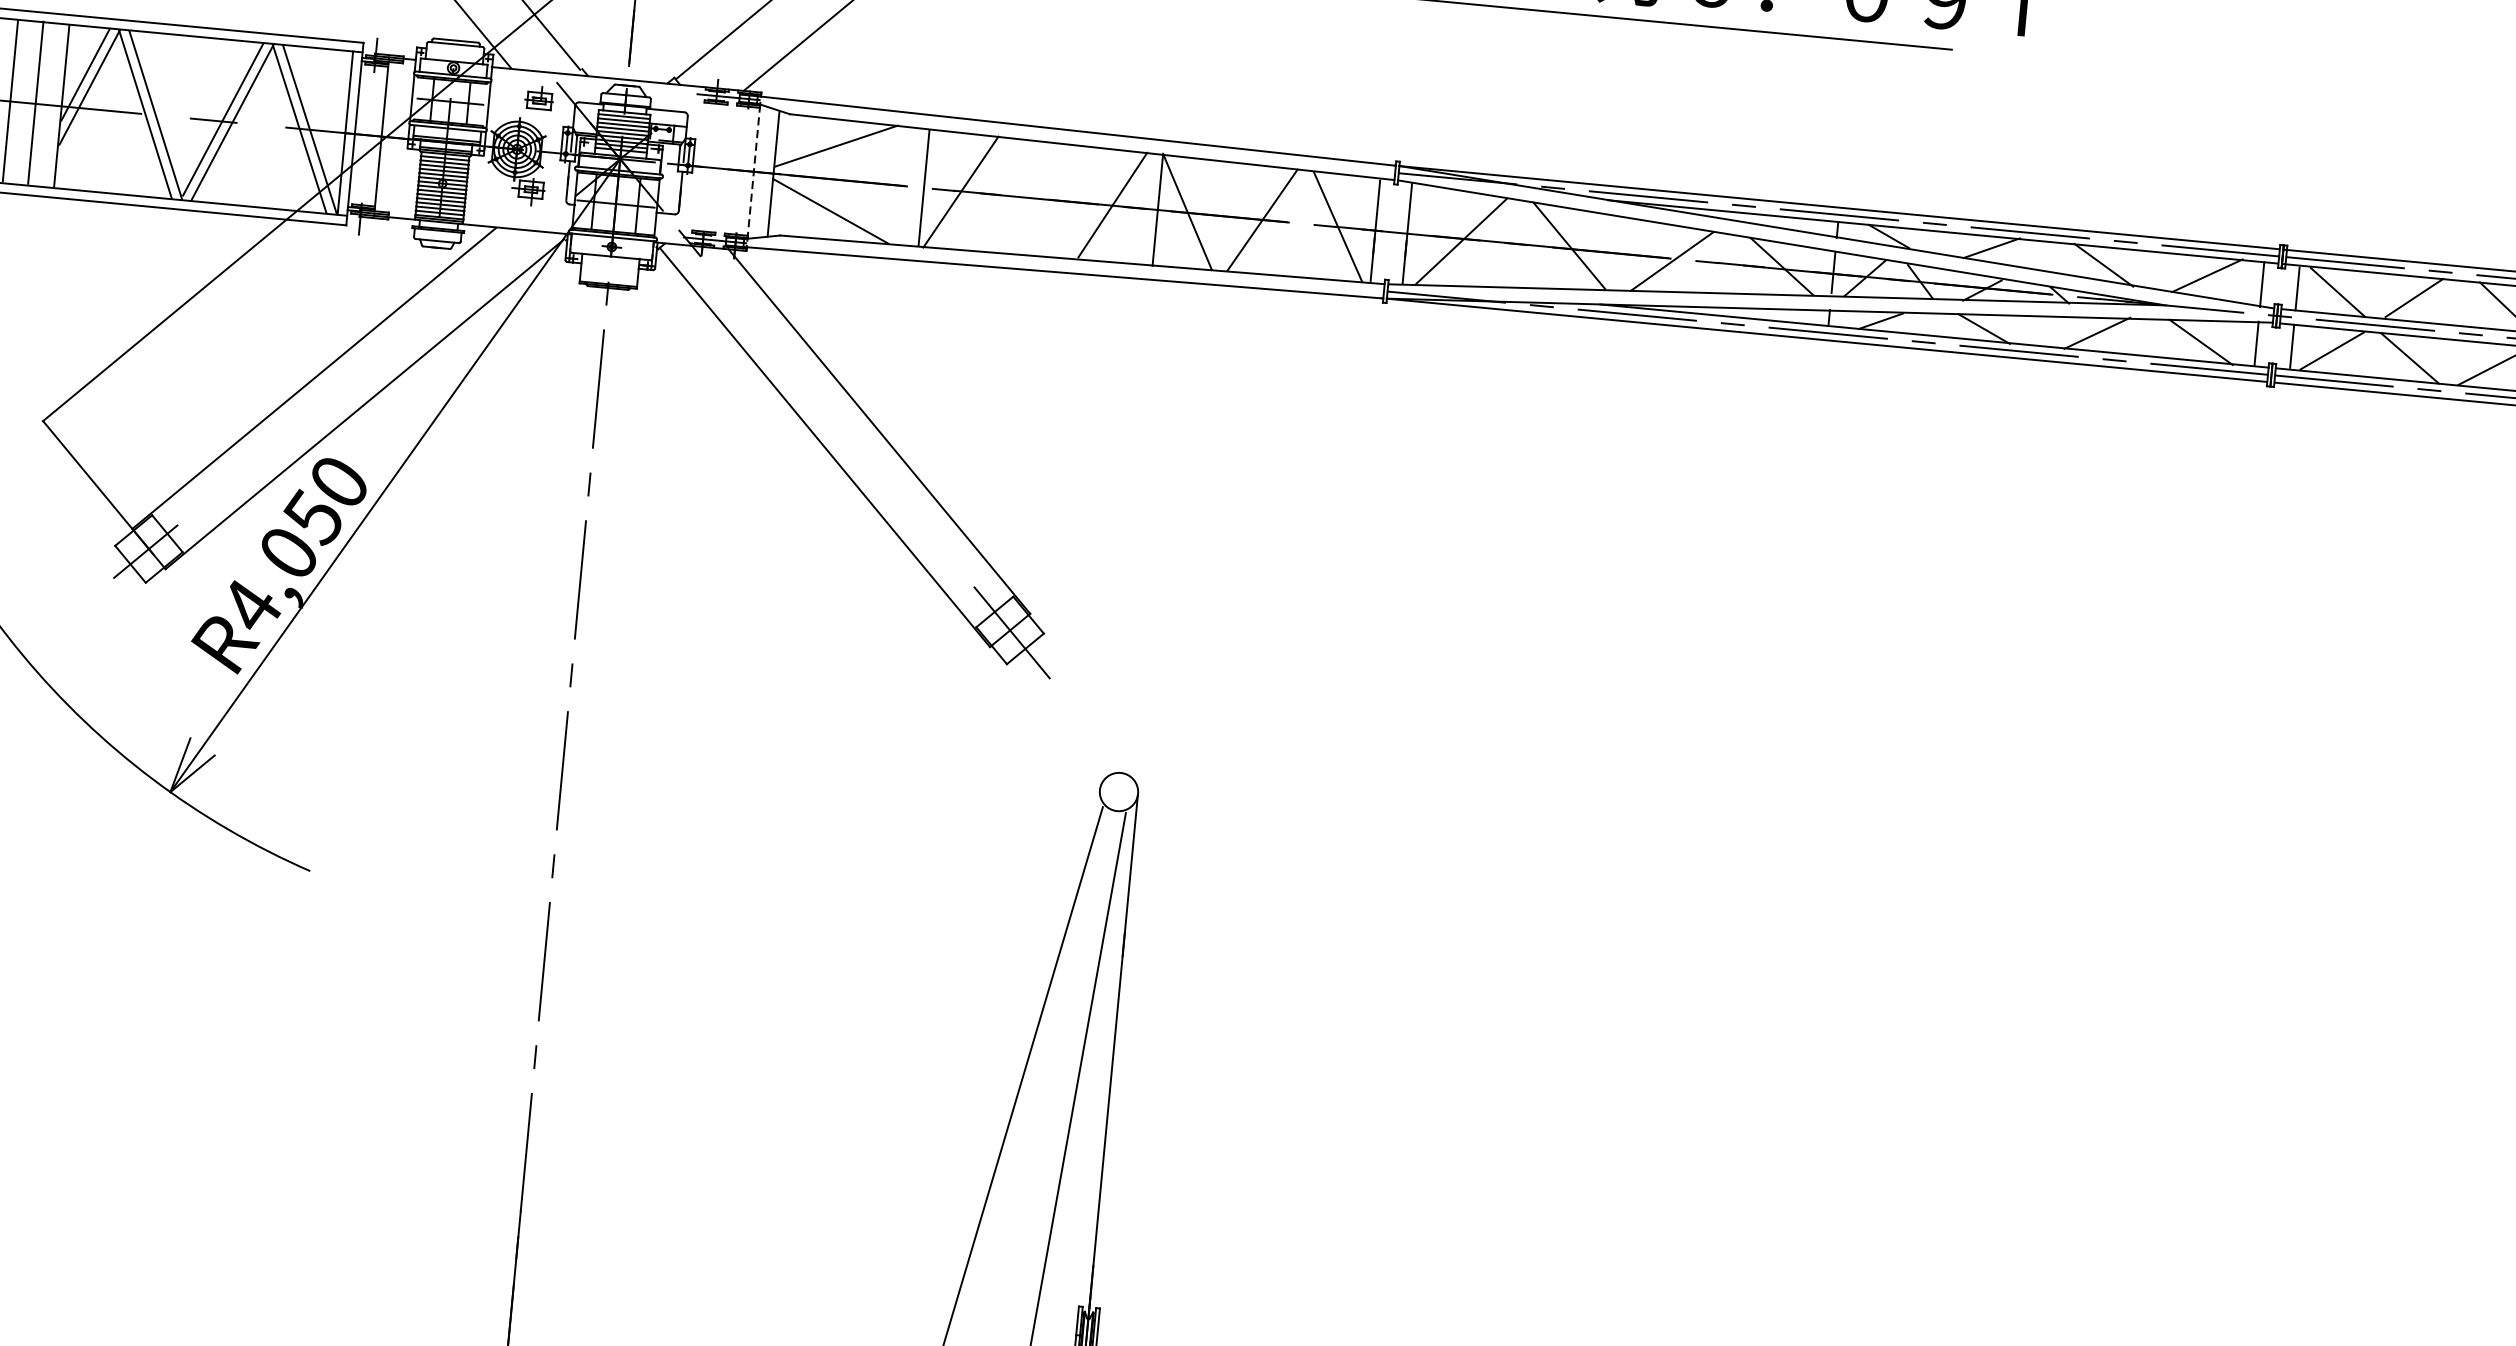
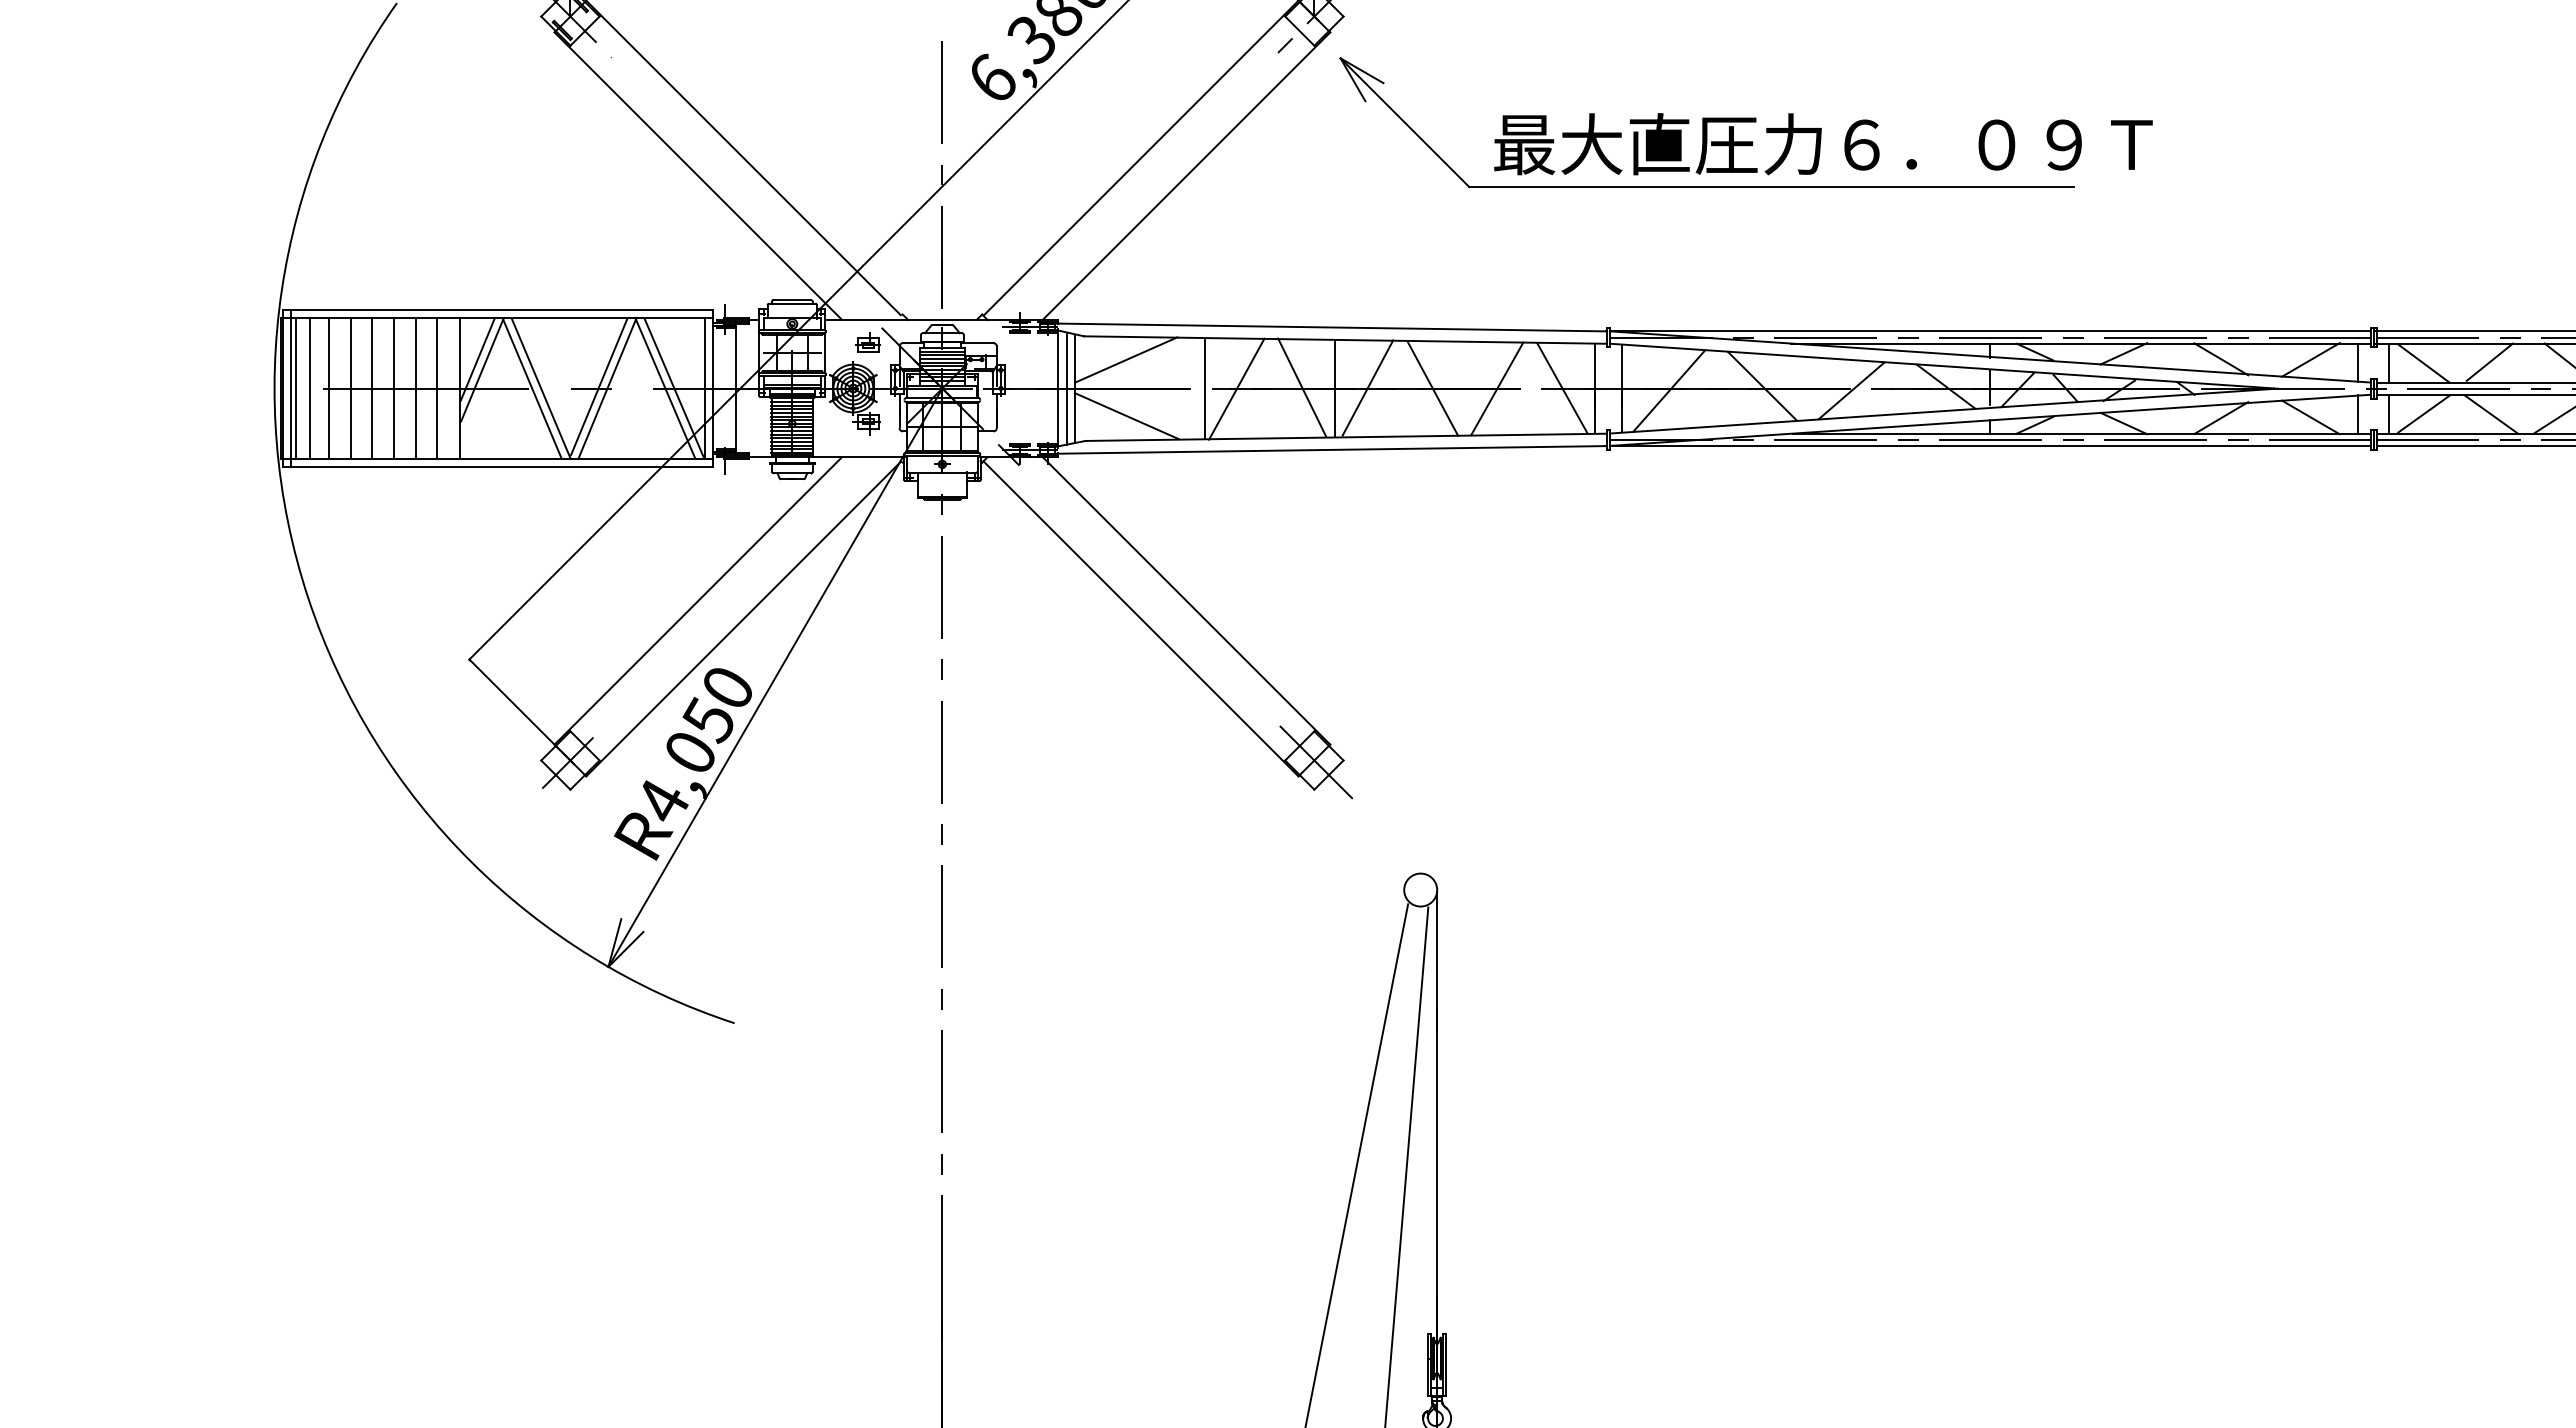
line: (753, 171) -> (1057, 388), dashed -> solid
line: (765, 172) -> (1067, 388), added
line: (1037, 197) -> (1302, 387), added
line: (1157, 208) -> (1334, 387), moved

